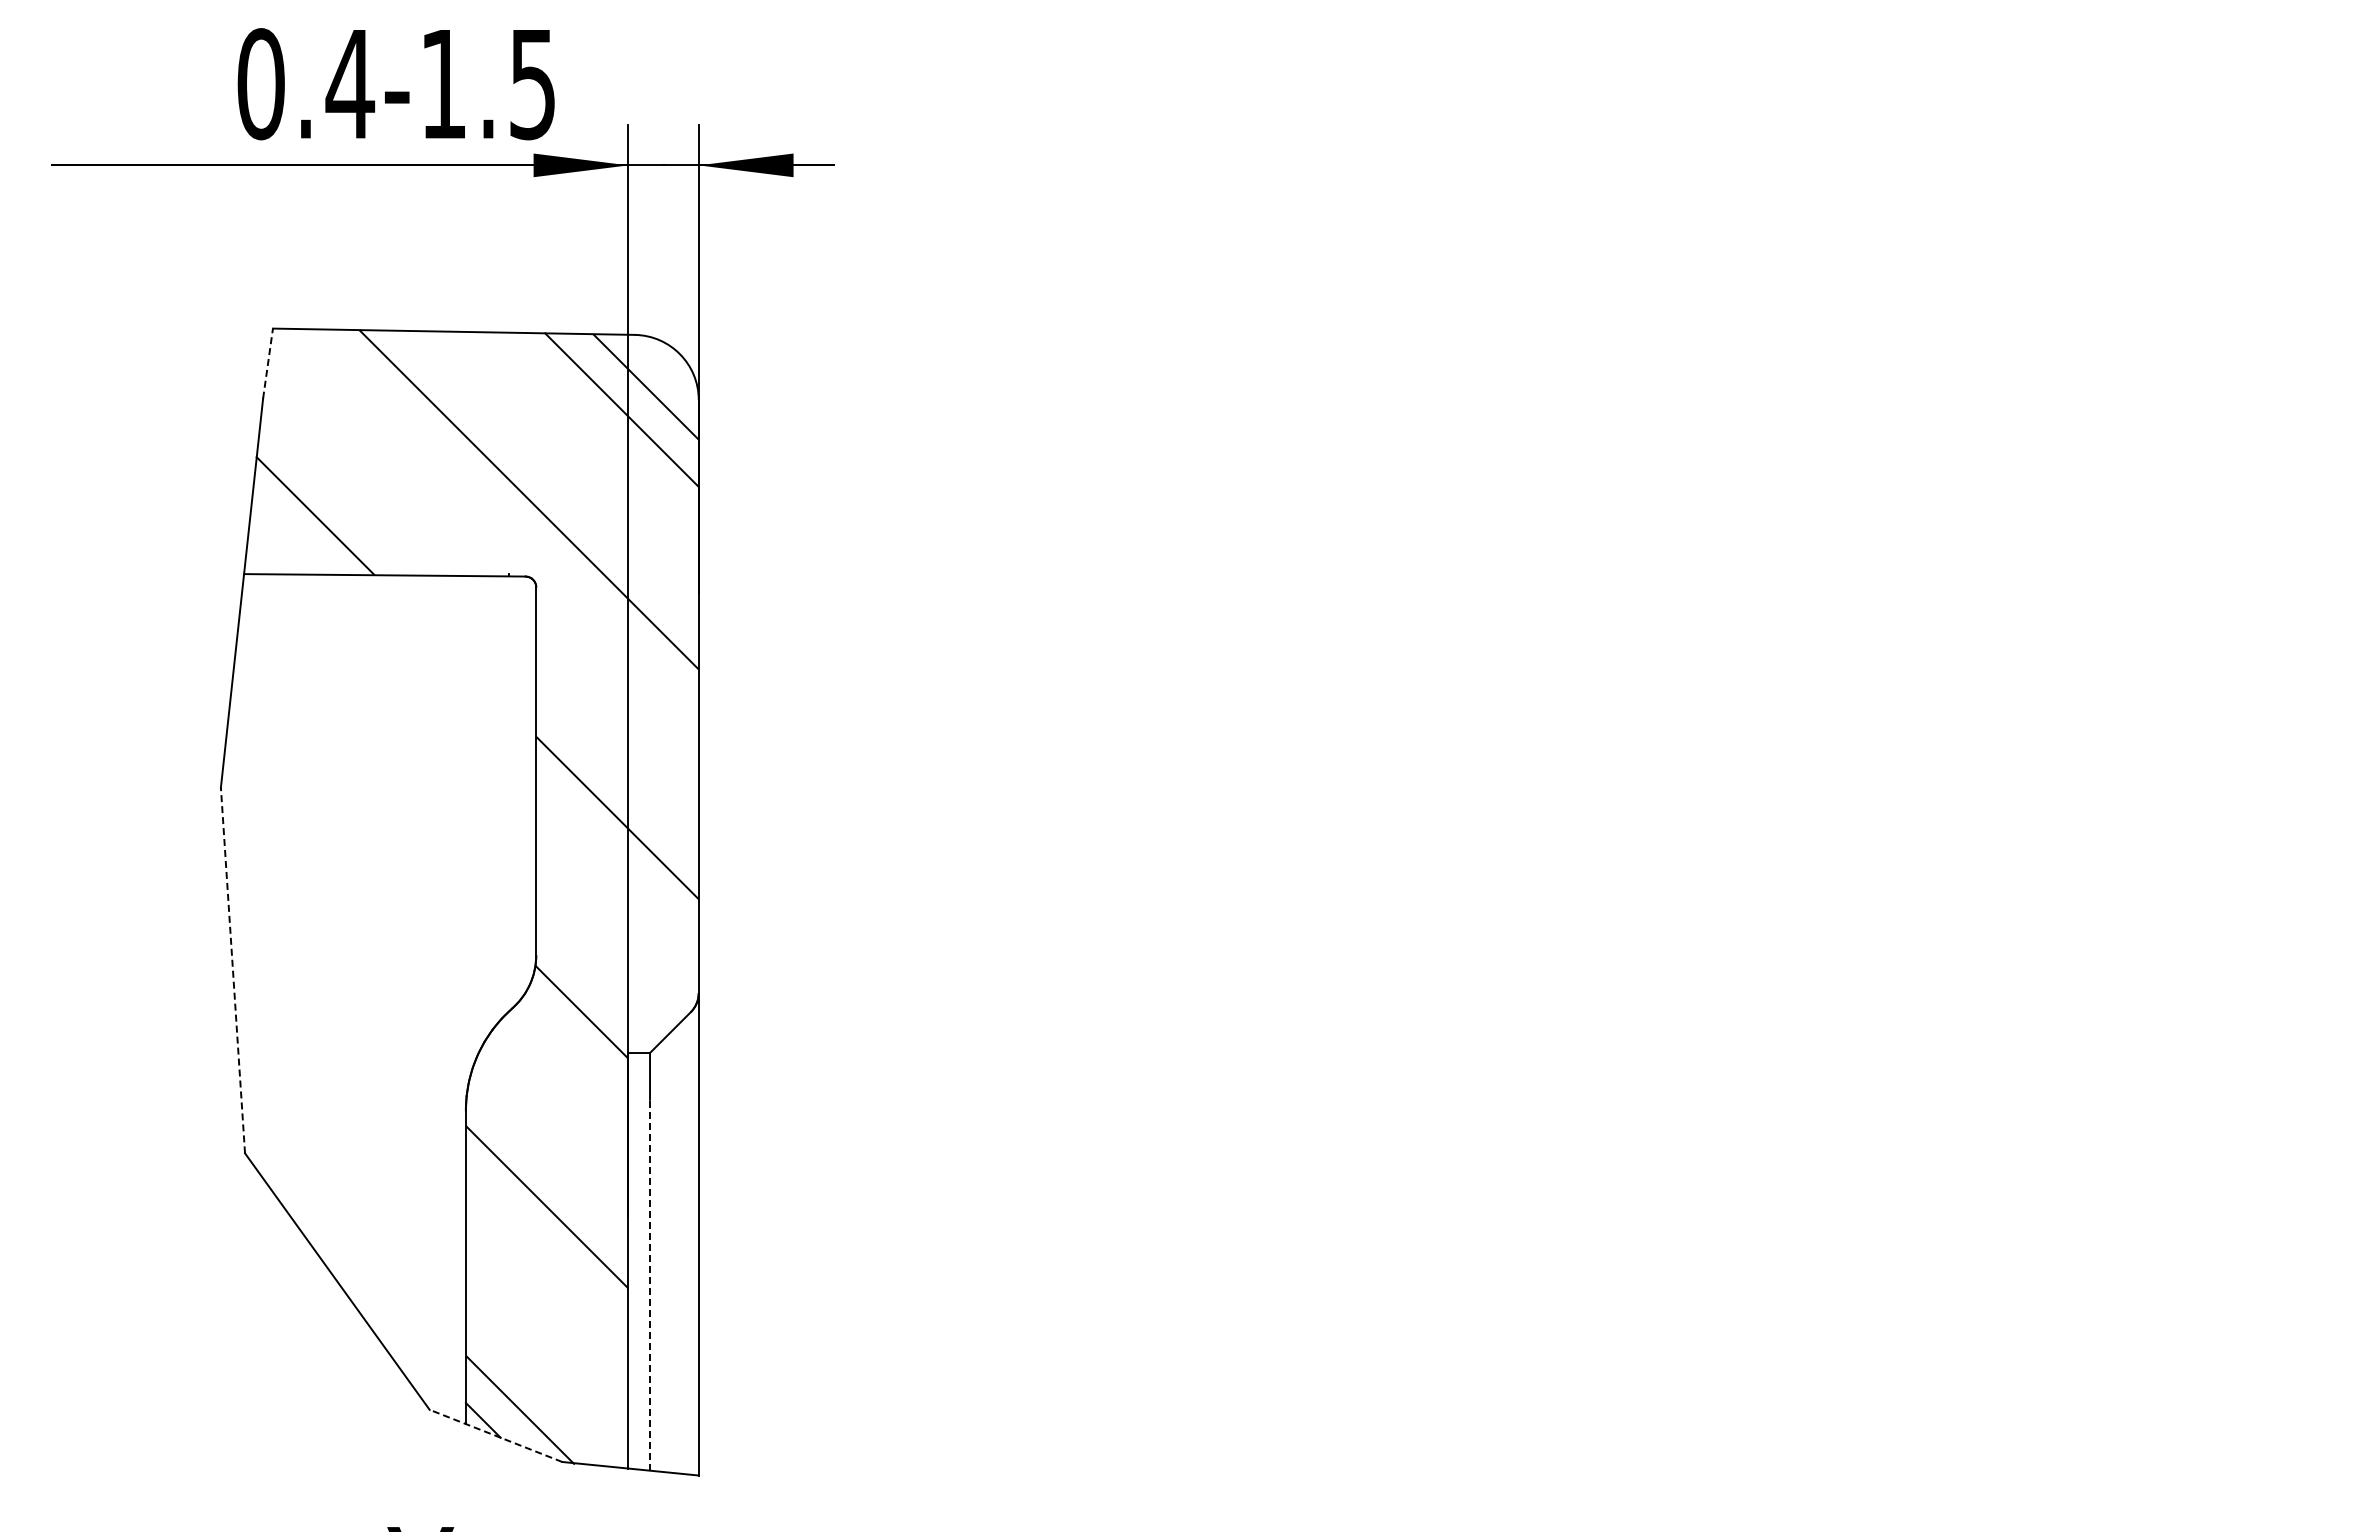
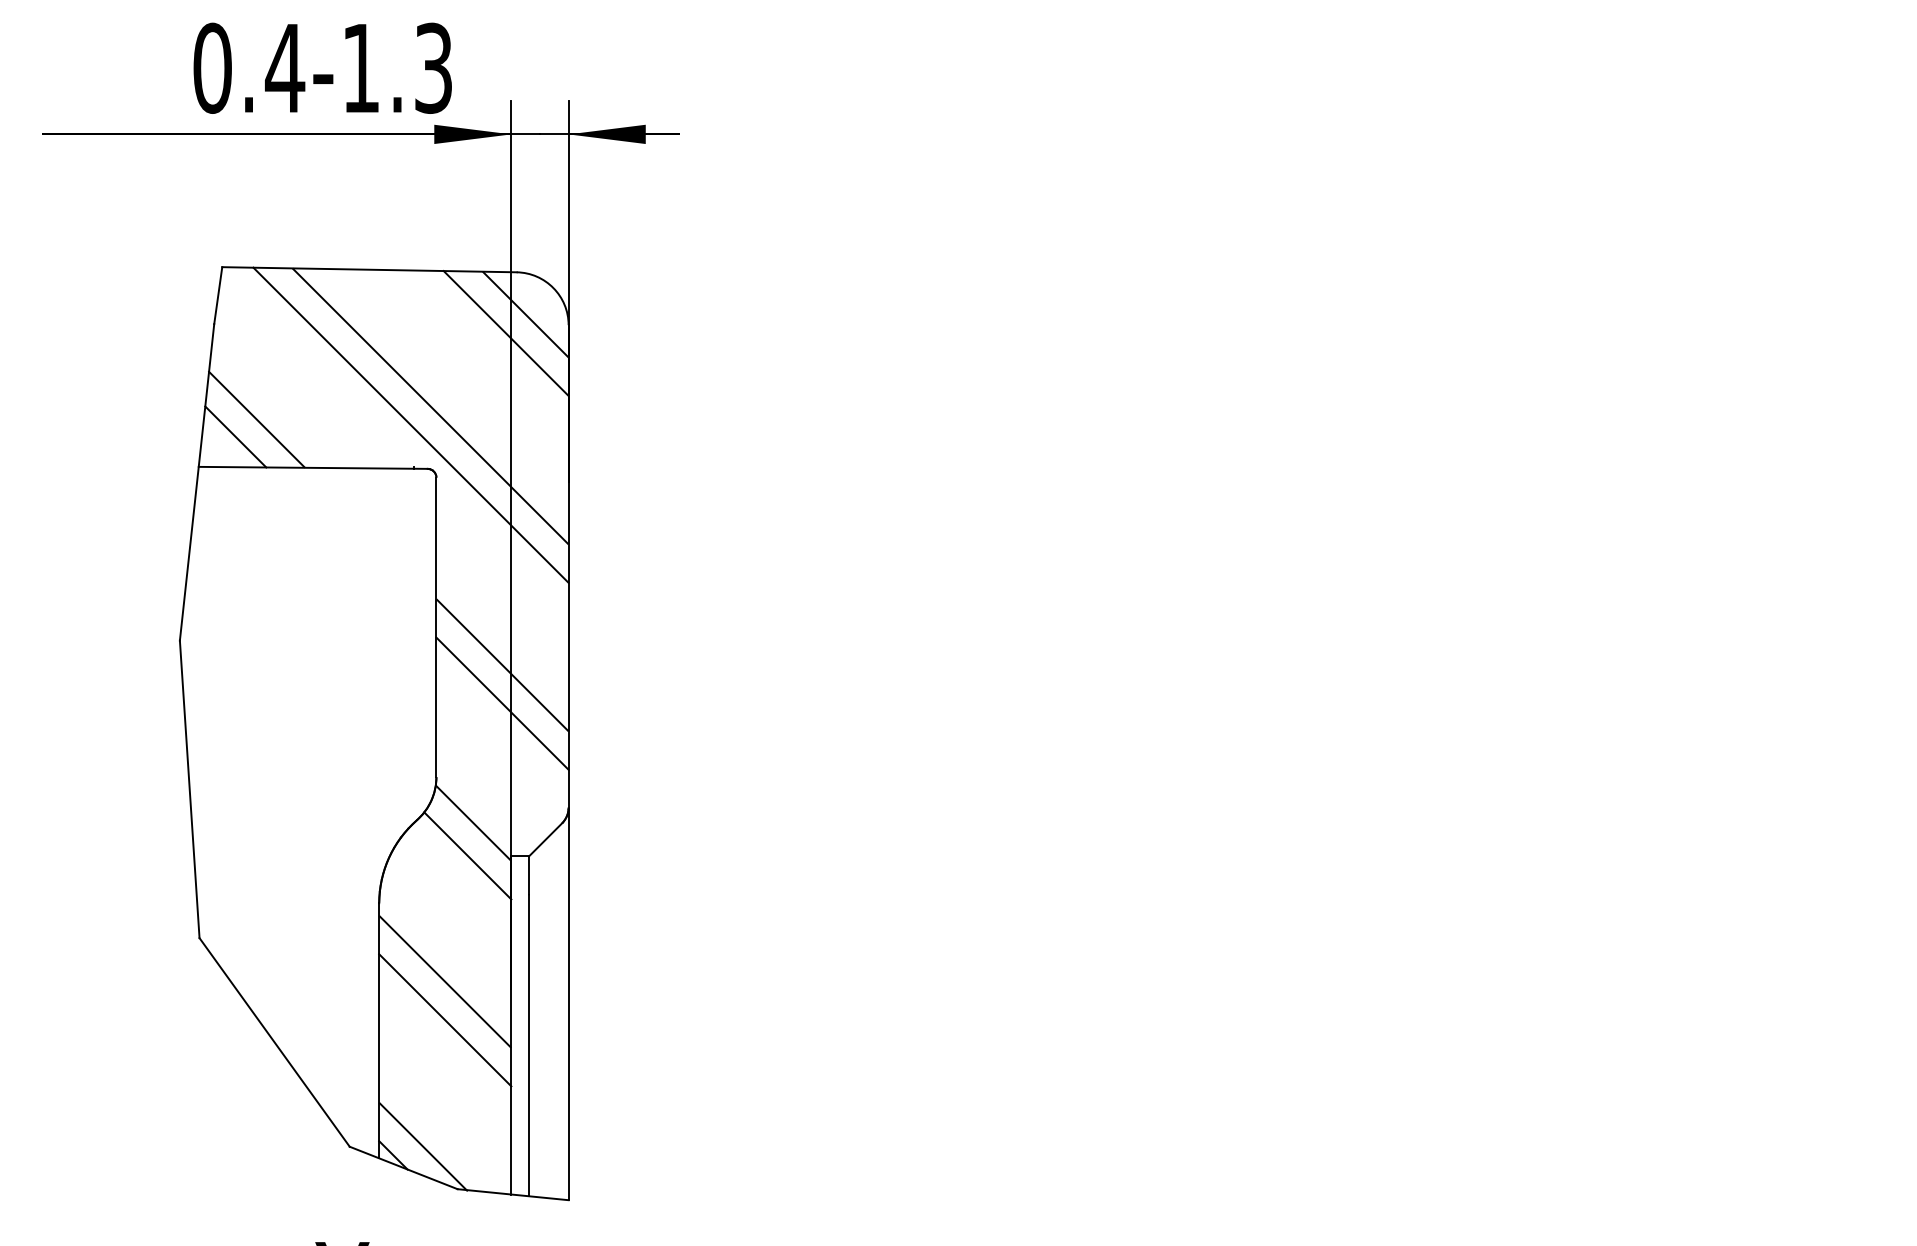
text: (532, 83) -> (433, 67), 0.4-1.5 -> 0.4-1.3
line: (268, 363) -> (218, 295), dashed -> solid
line: (504, 522) -> (410, 424), added
line: (289, 536) -> (235, 436), added
line: (617, 865) -> (502, 703), added
line: (232, 970) -> (189, 789), dashed -> solid
line: (574, 1051) -> (467, 855), added
line: (546, 1254) -> (444, 1020), added
line: (650, 1285) -> (529, 1045), dashed -> solid
line: (495, 1435) -> (403, 1167), dashed -> solid

